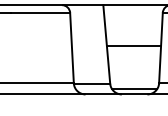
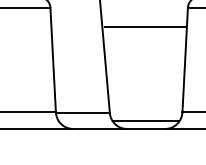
line: (133, 45) -> (144, 26), moved

